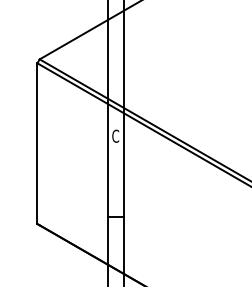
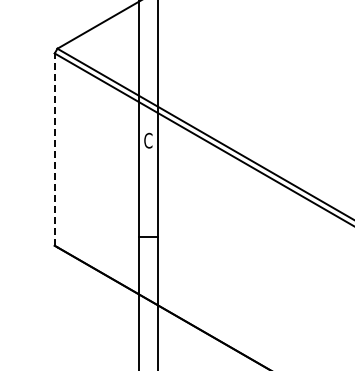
line: (37, 143) -> (54, 149), solid -> dashed

